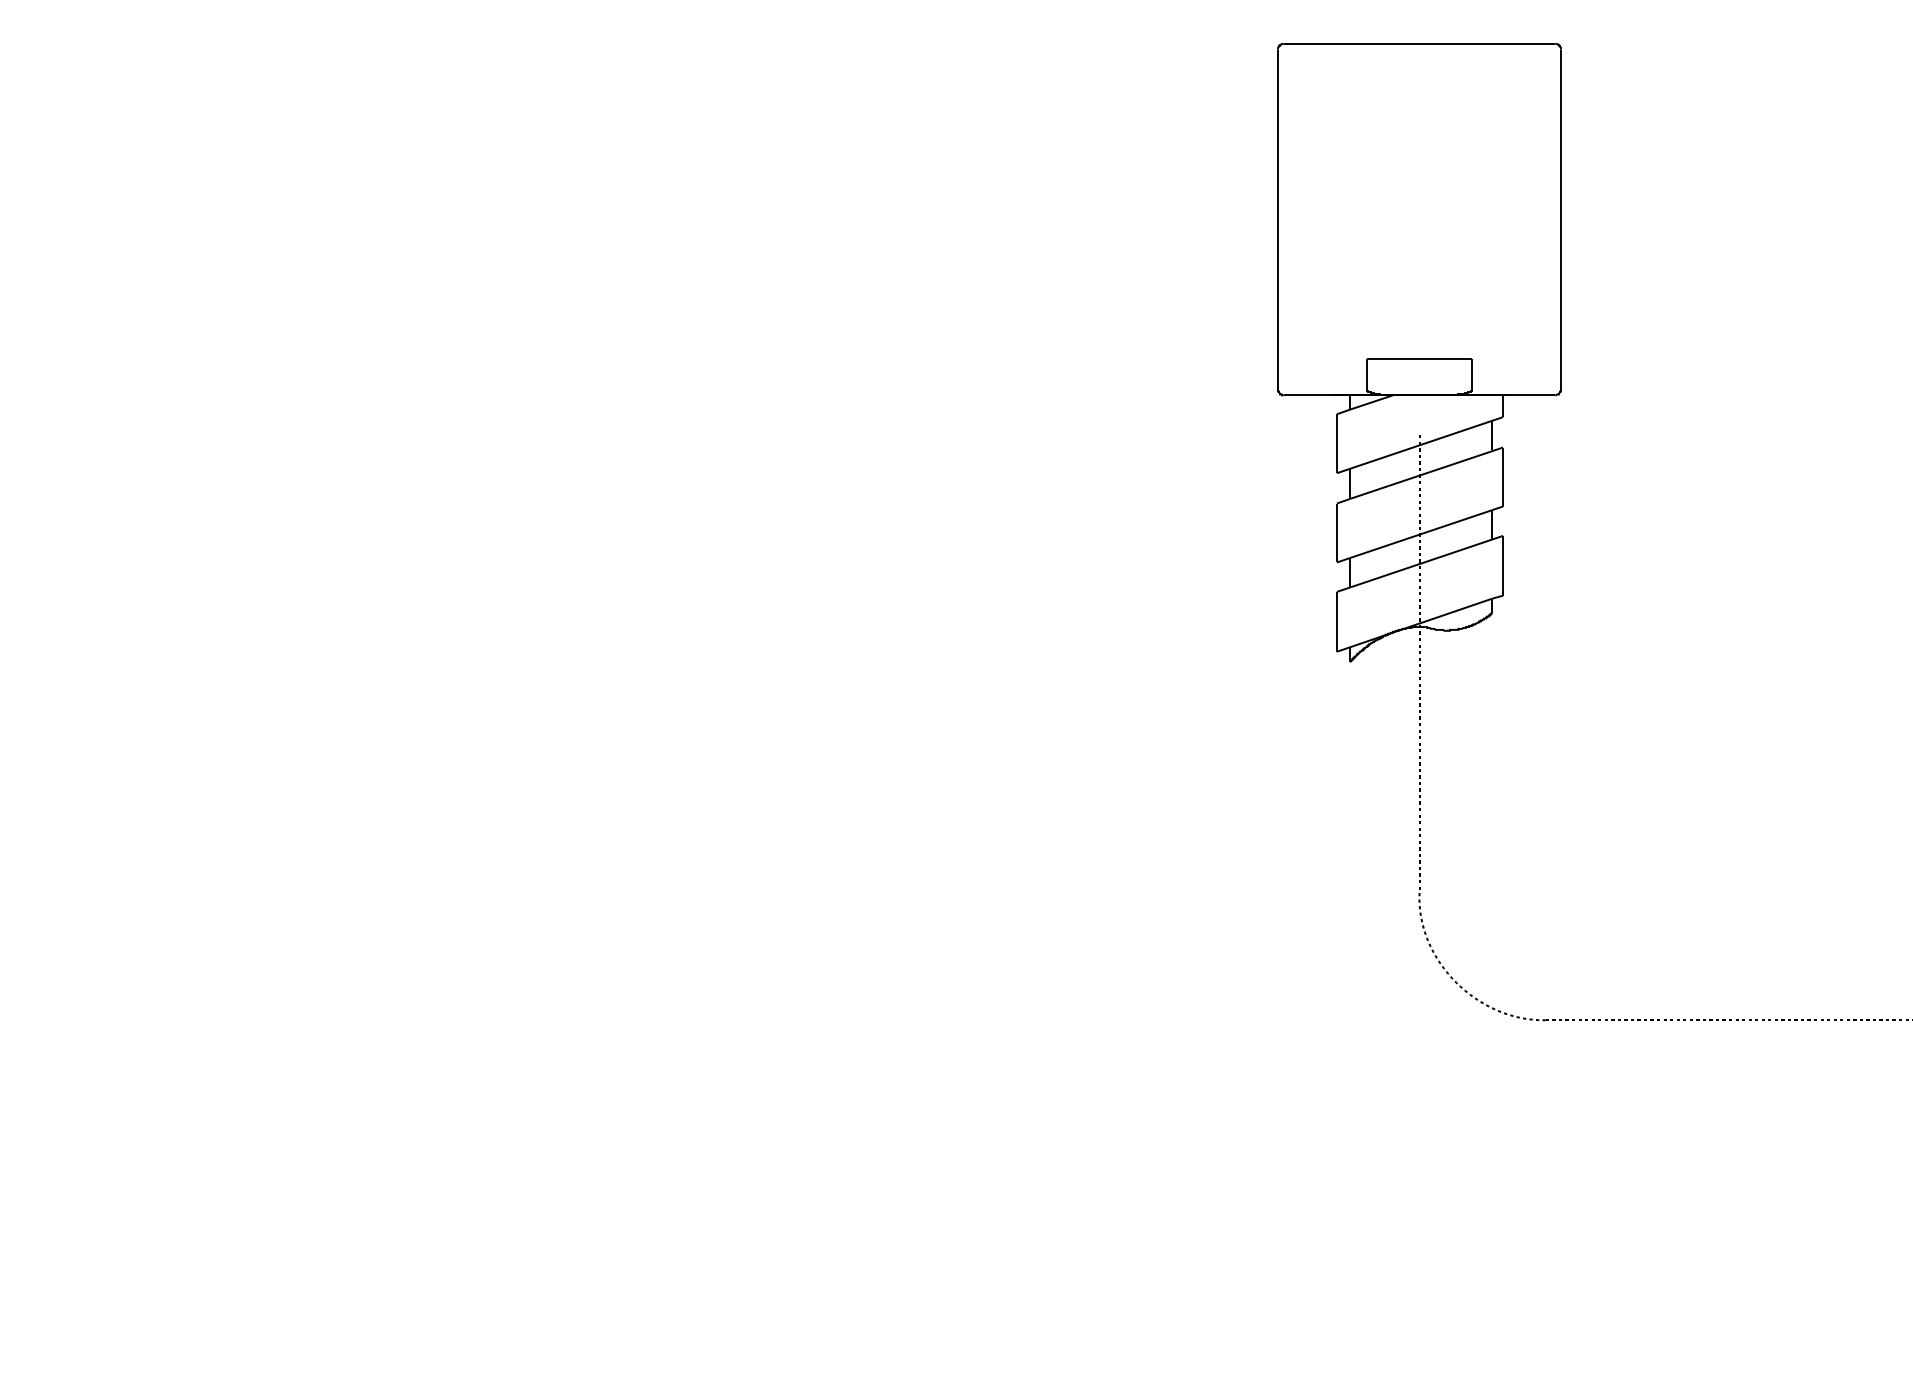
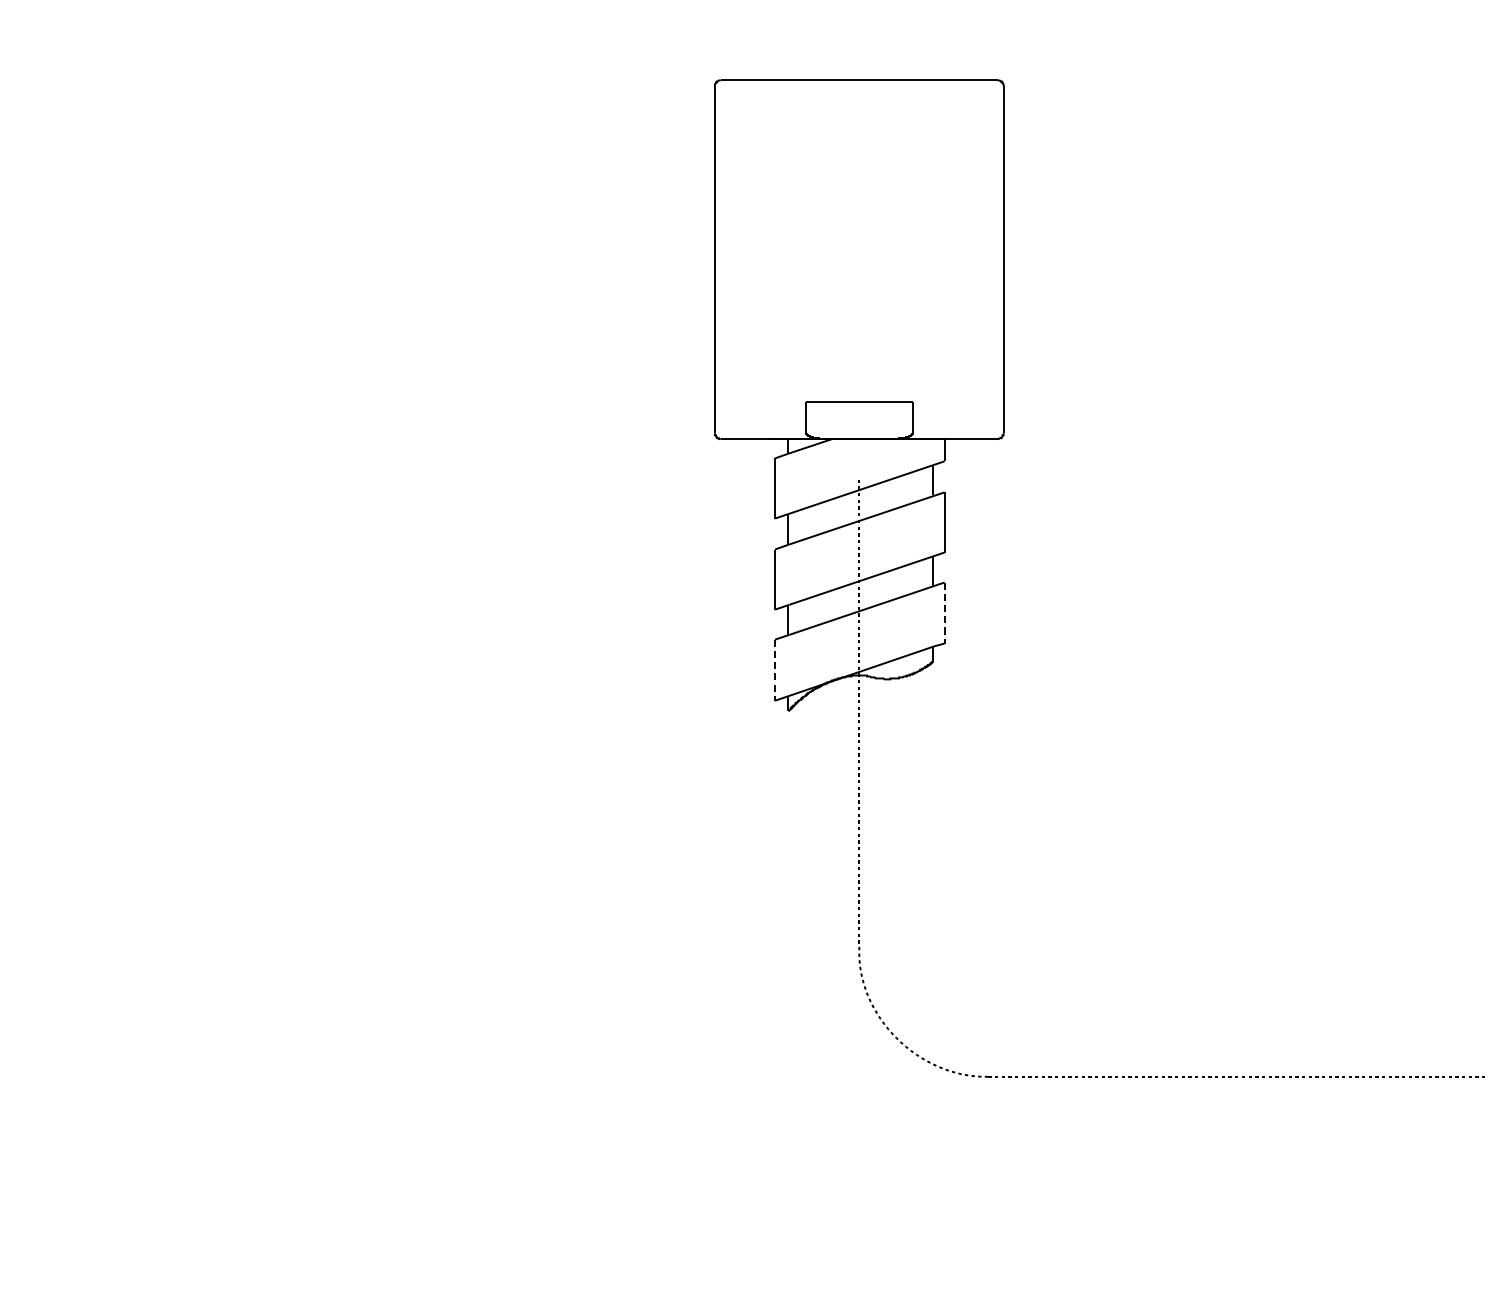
line: (1503, 565) -> (945, 612), solid -> dashed
line: (1336, 621) -> (774, 669), solid -> dashed

